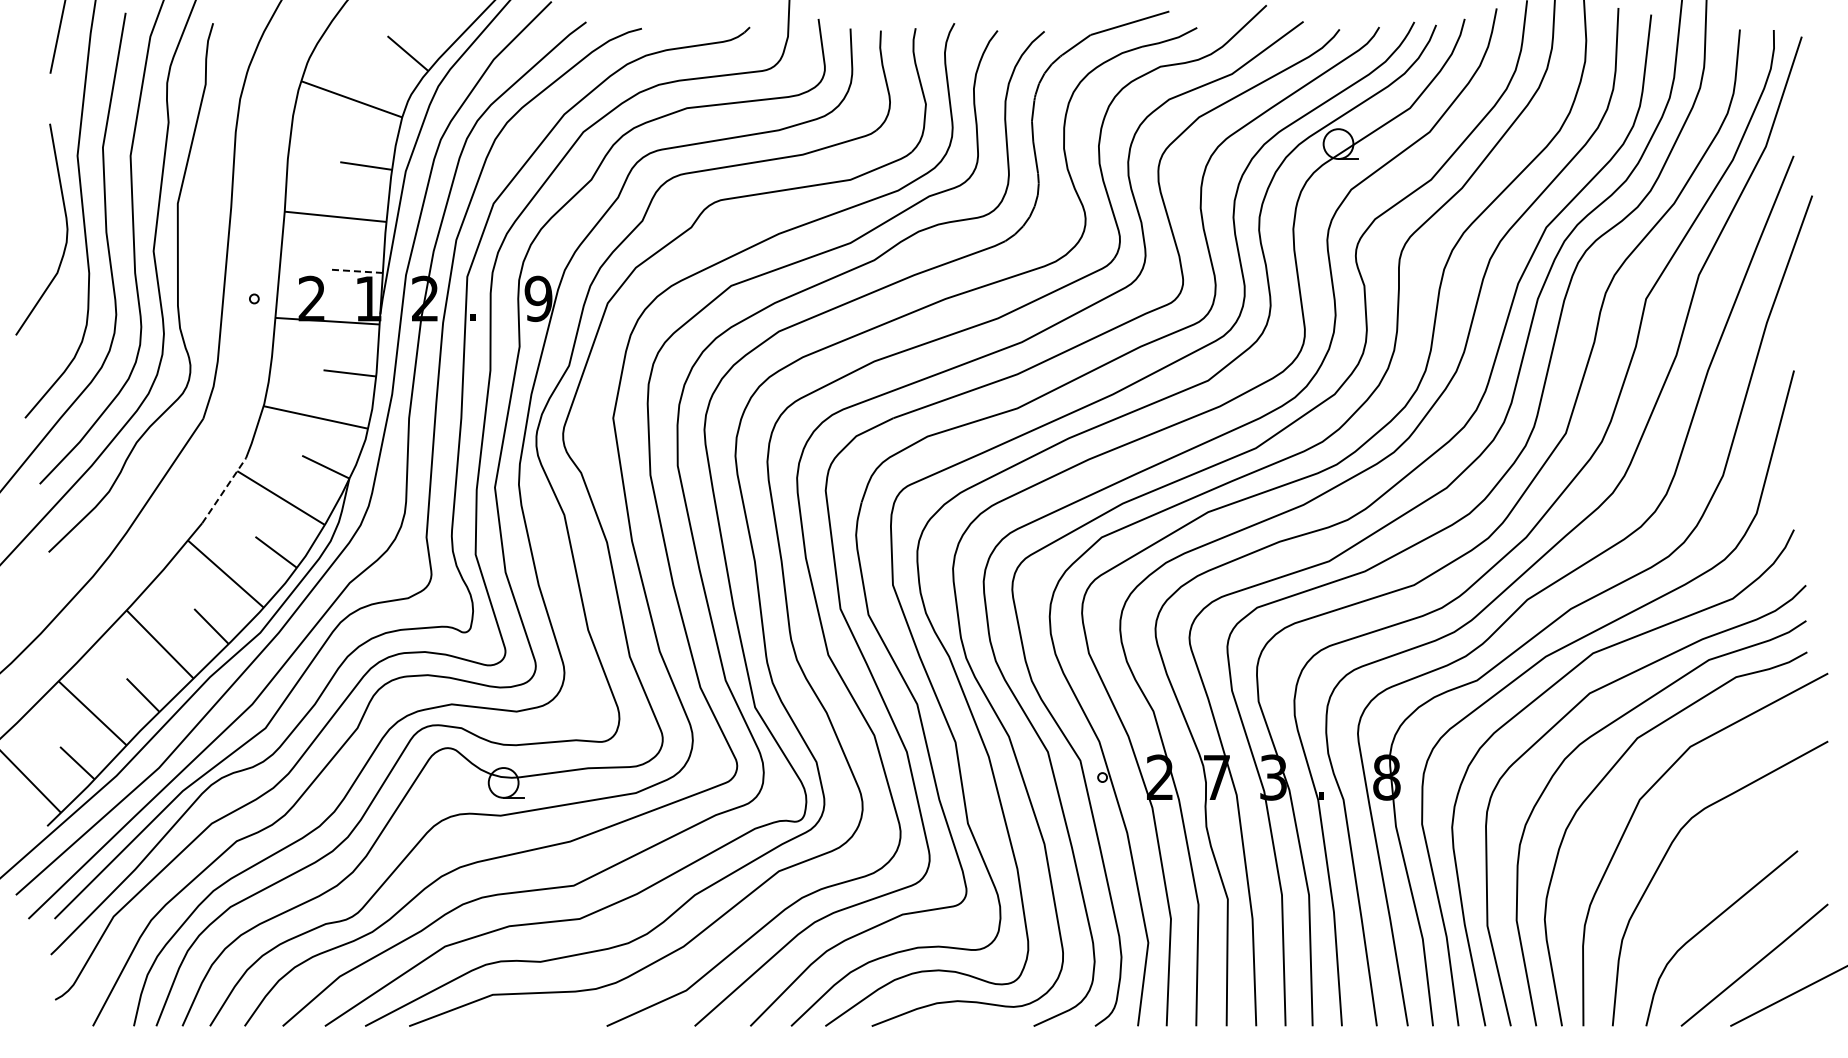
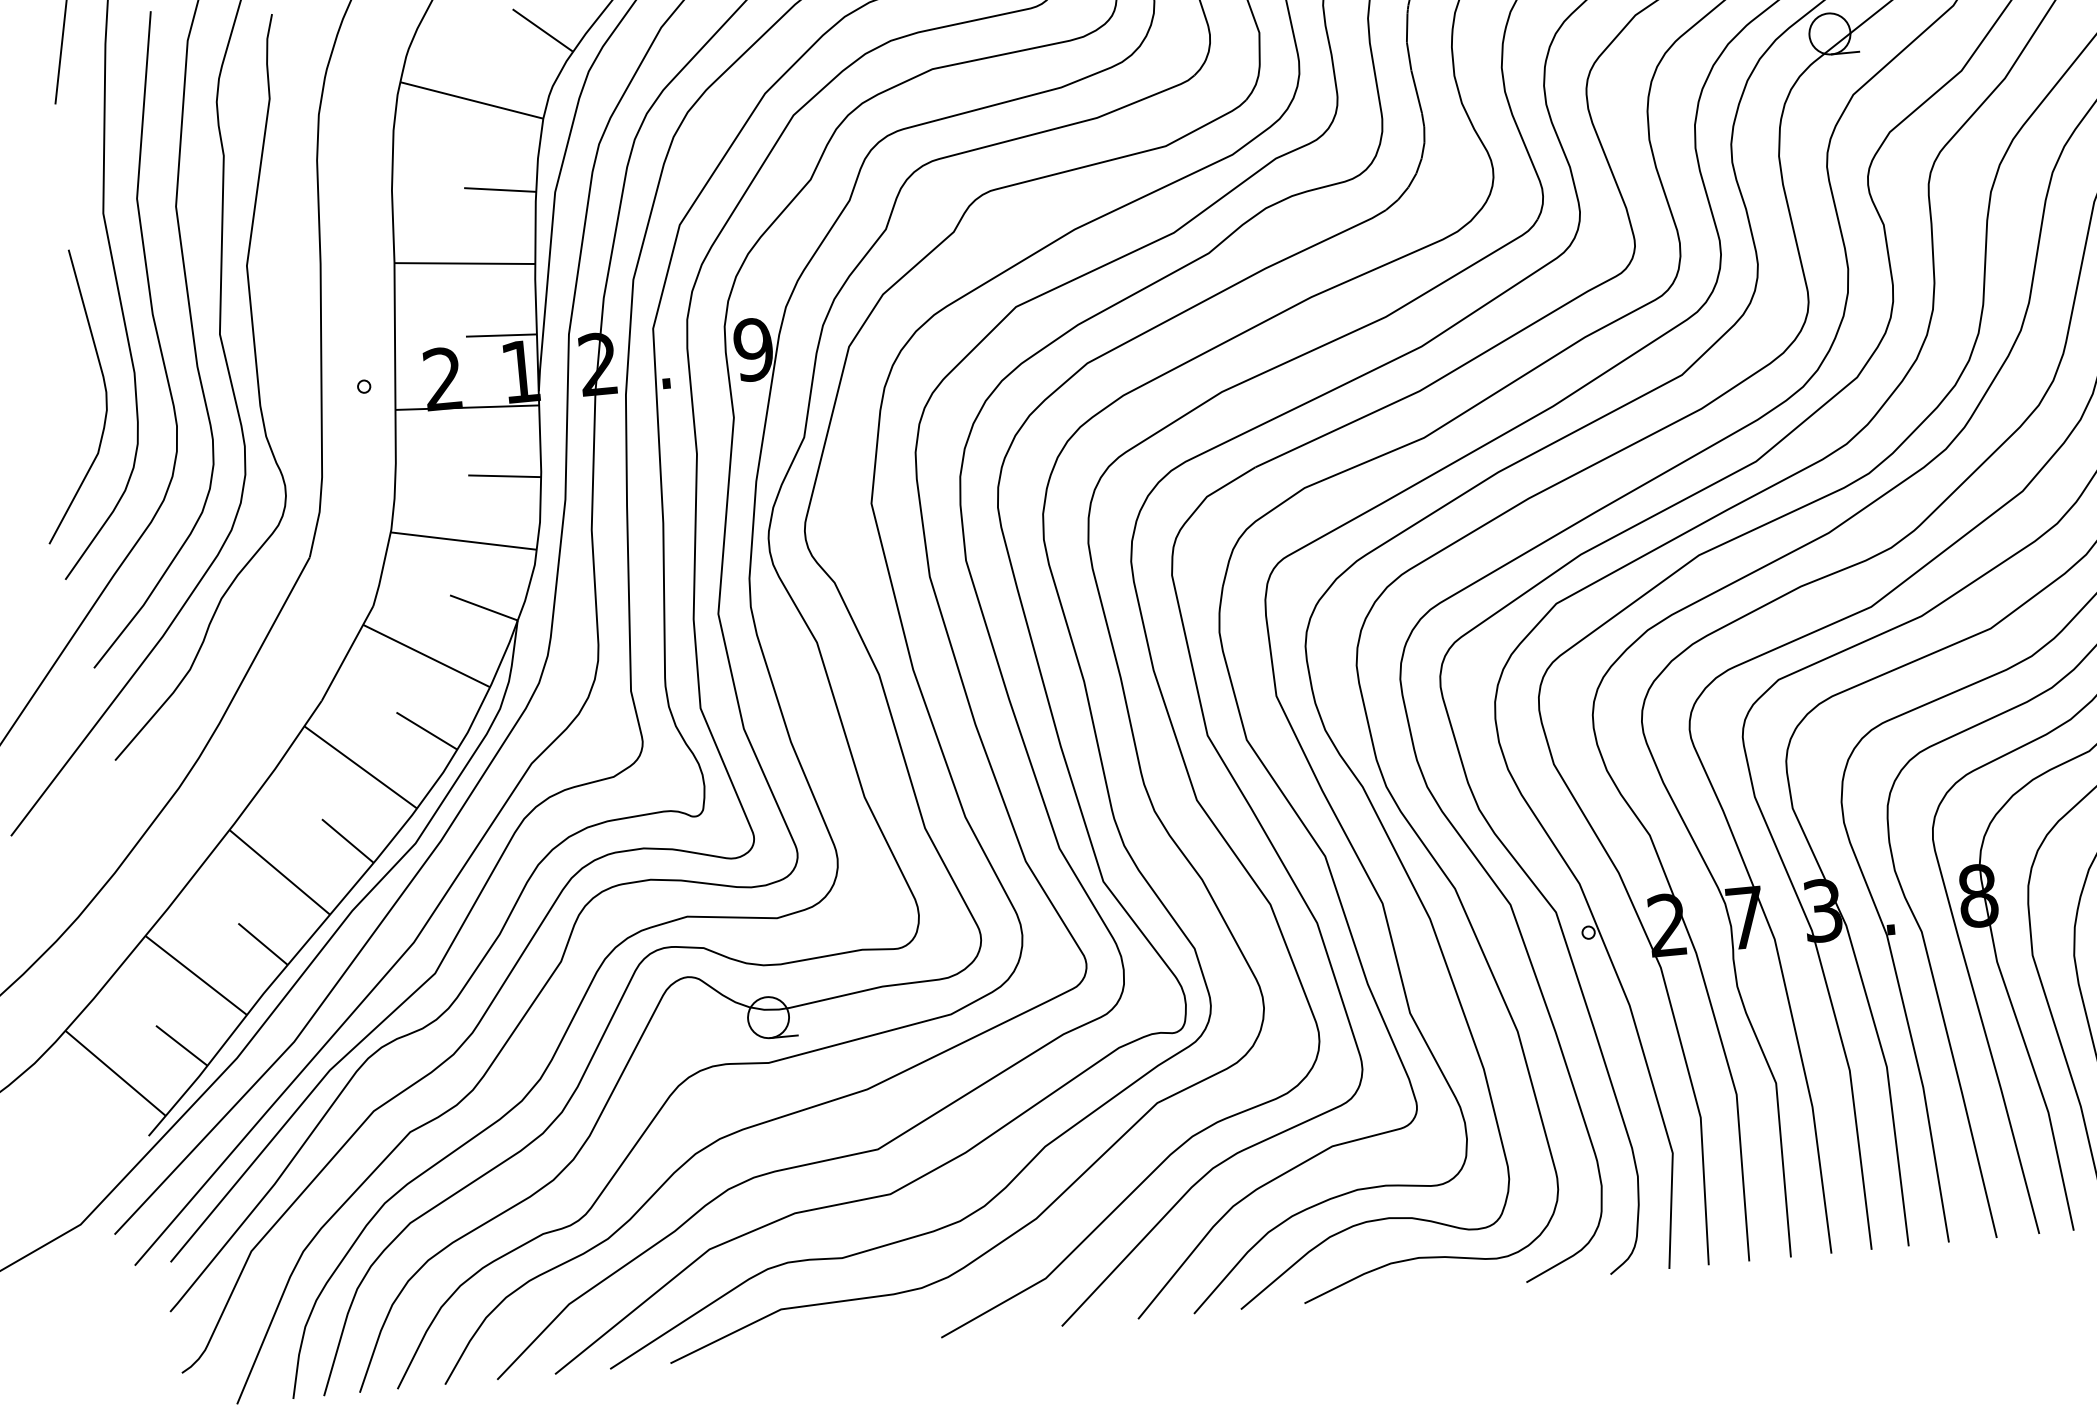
curve: (66, 229) -> (104, 392), moved
line: (357, 271) -> (501, 335), dashed -> solid
line: (224, 490) -> (348, 653), dashed -> solid

